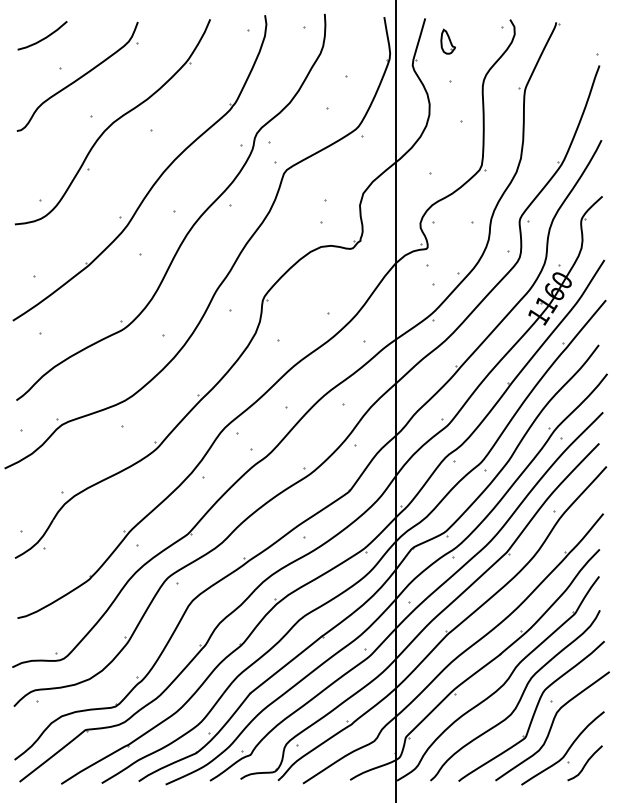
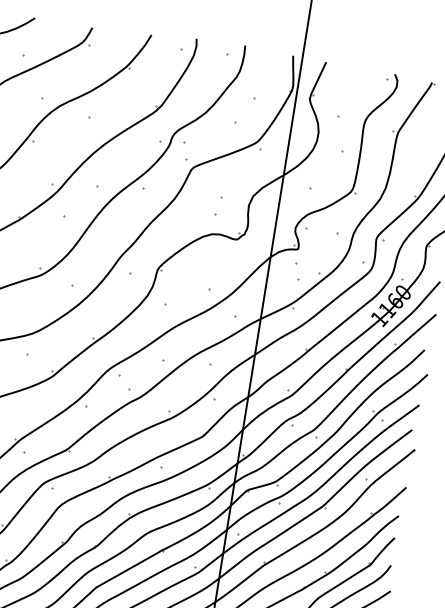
part: (447, 41) -> (341, 83), removed

